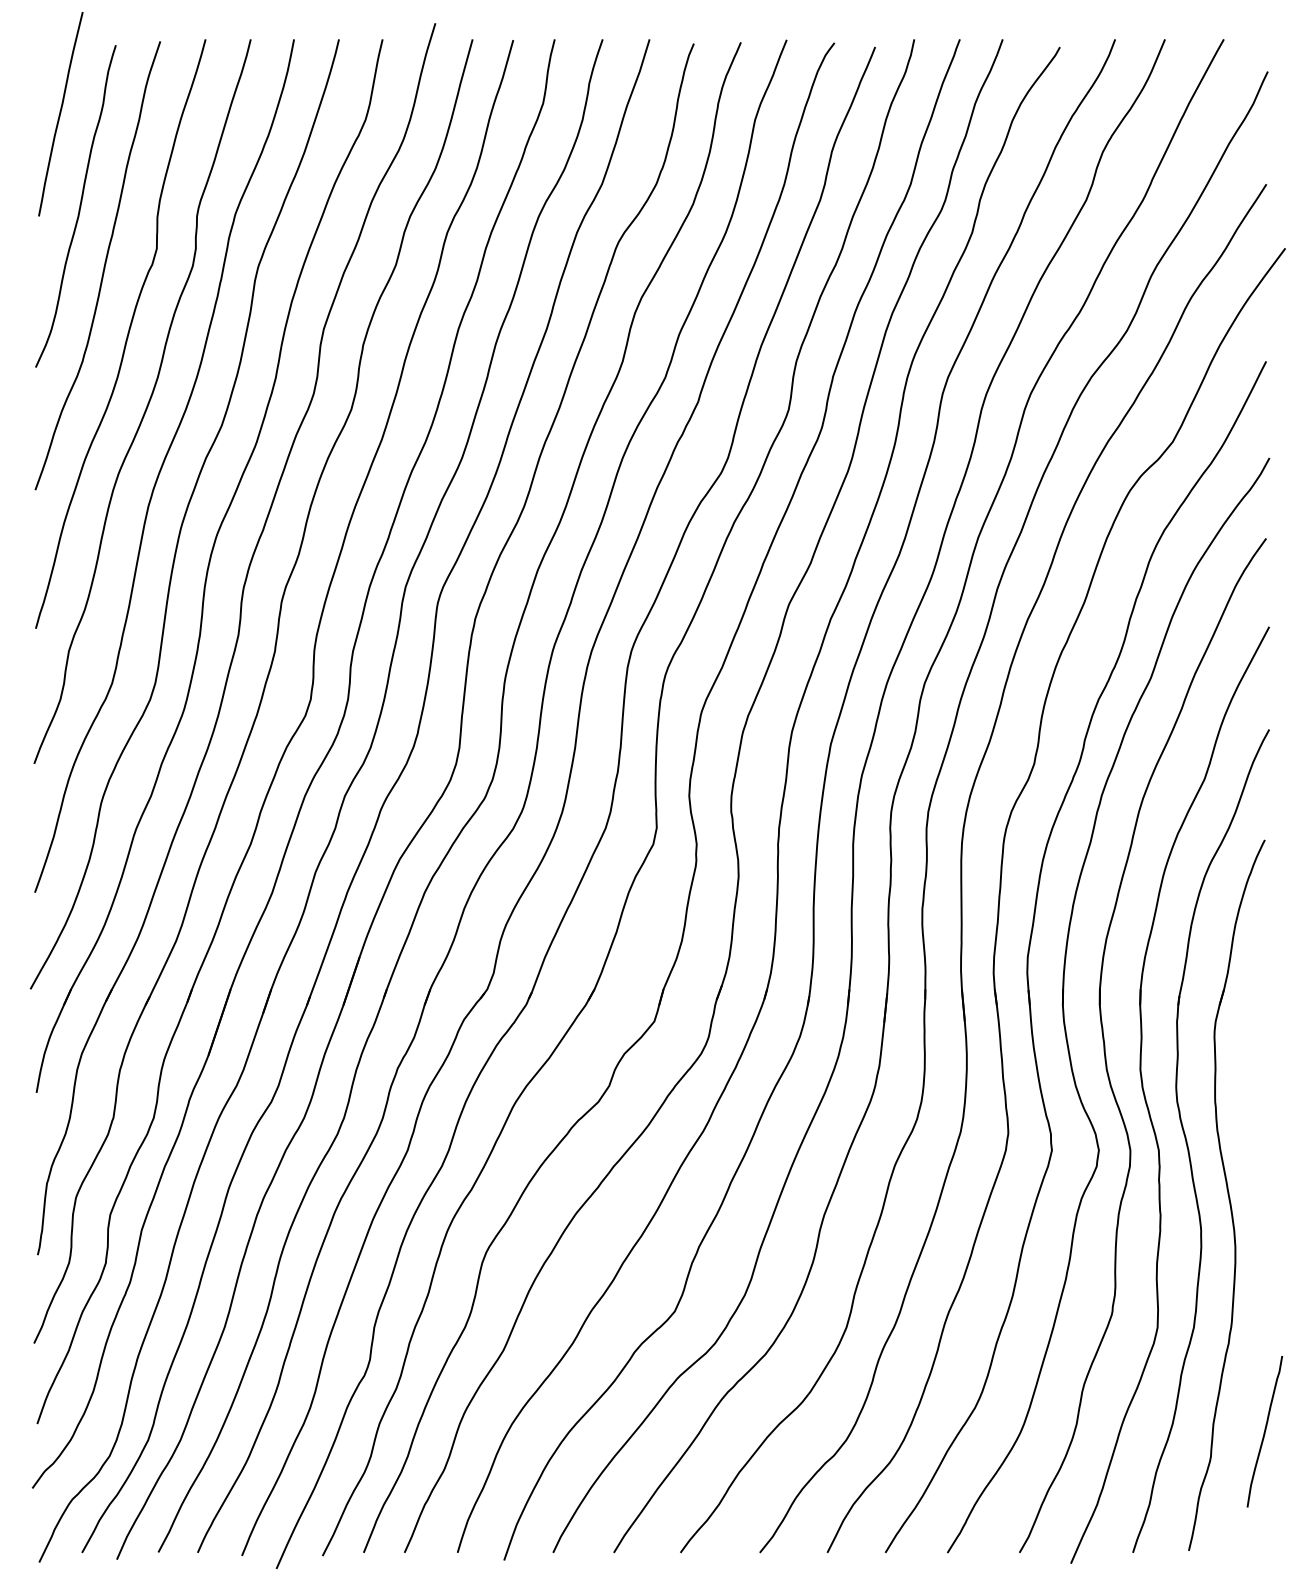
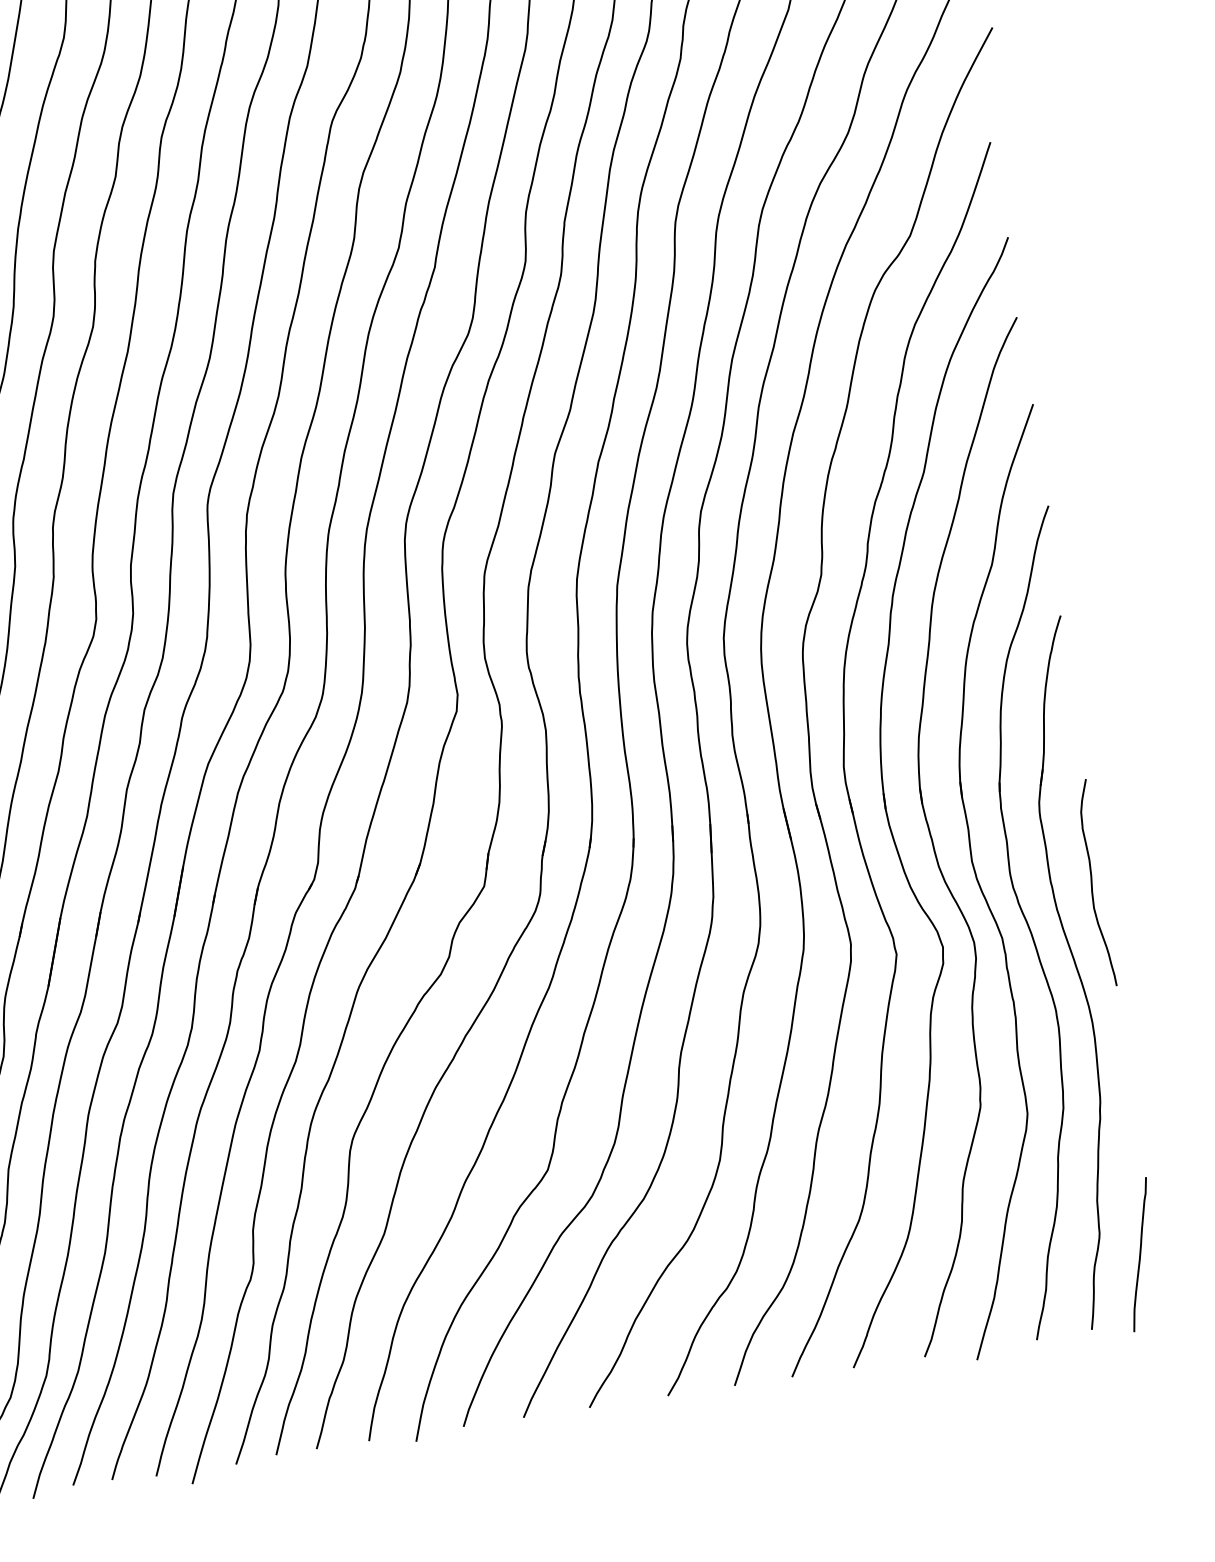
curve: (1256, 1109) -> (1092, 883), added
curve: (1264, 1431) -> (1139, 1254), moved

